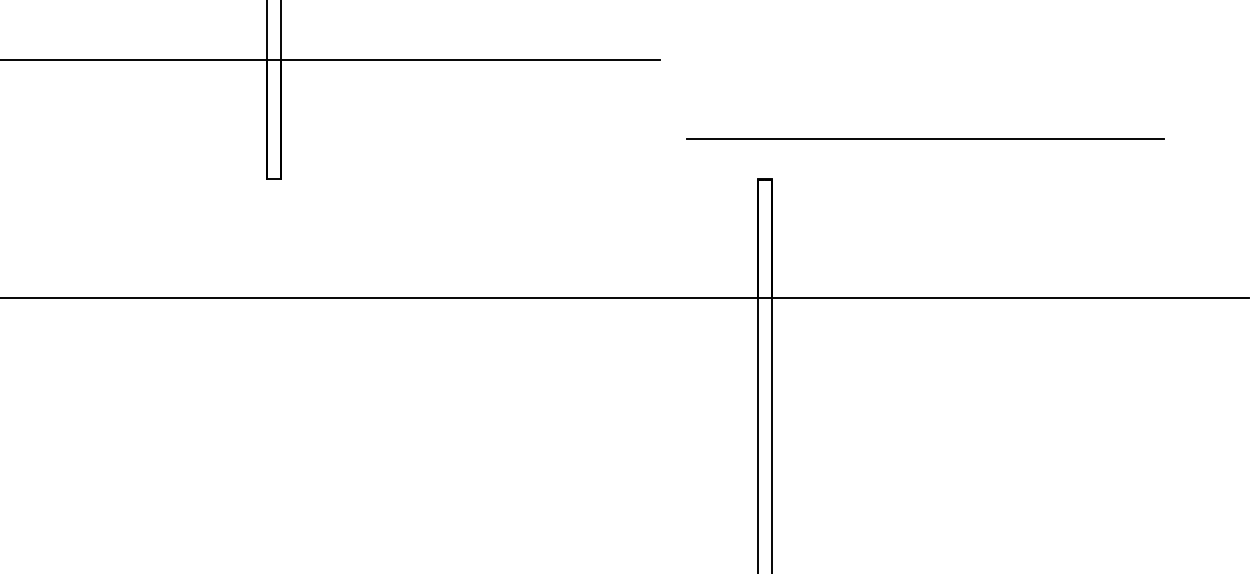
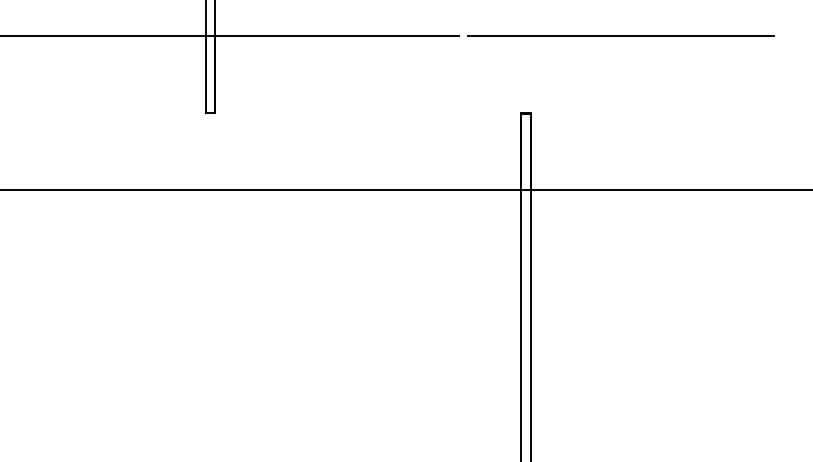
line: (924, 137) -> (620, 35), moved

